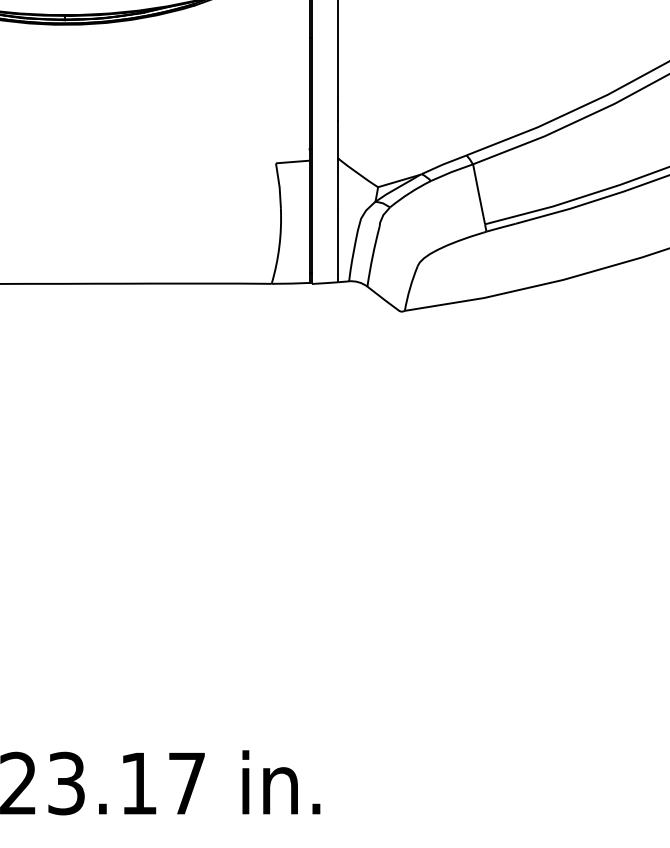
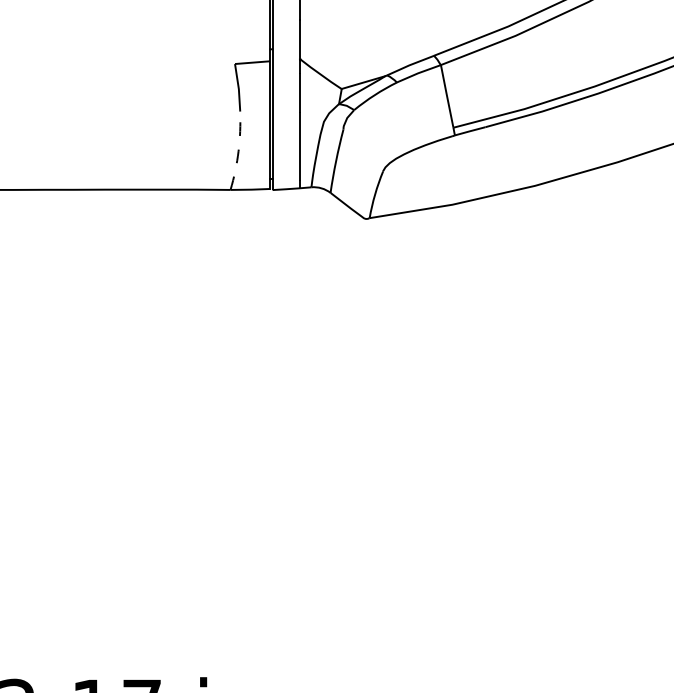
arc: (279, 246) -> (238, 150), solid -> dashed

